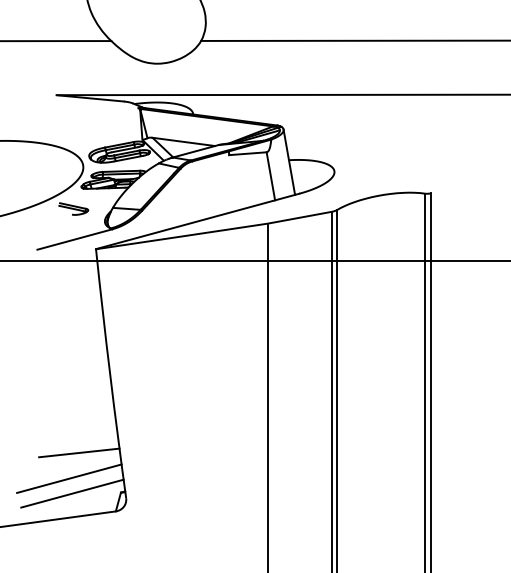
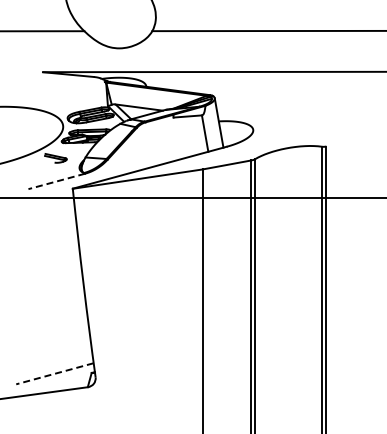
line: (74, 239) -> (56, 181), solid -> dashed
line: (78, 452) -> (59, 342), removed
line: (69, 478) -> (52, 362), removed
line: (71, 493) -> (54, 373), solid -> dashed

